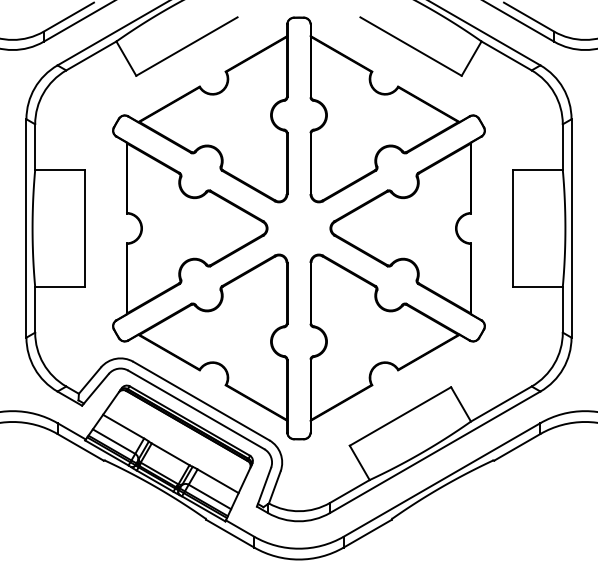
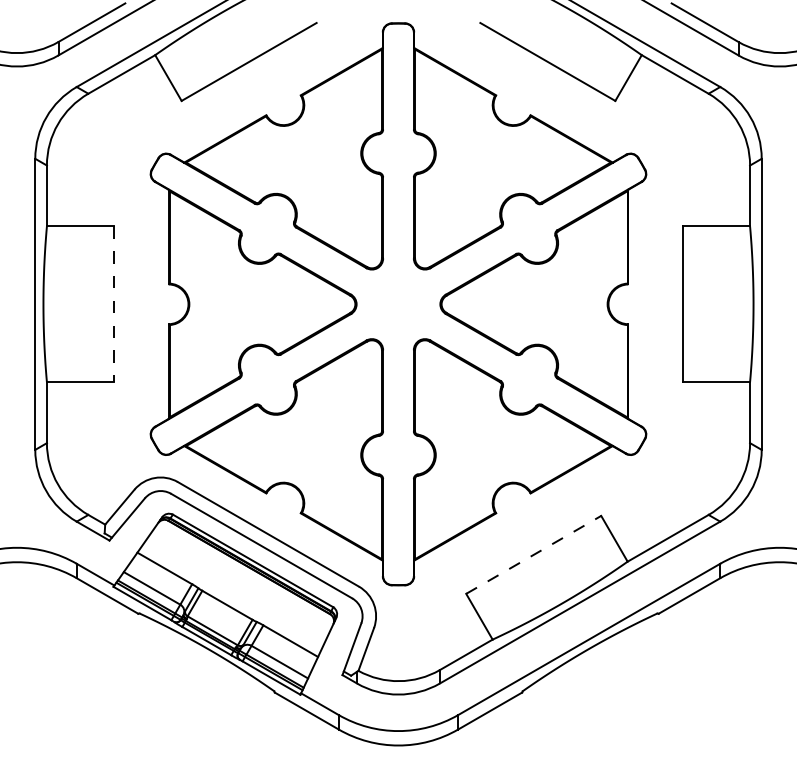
line: (85, 228) -> (113, 304), solid -> dashed
line: (400, 416) -> (533, 554), solid -> dashed

